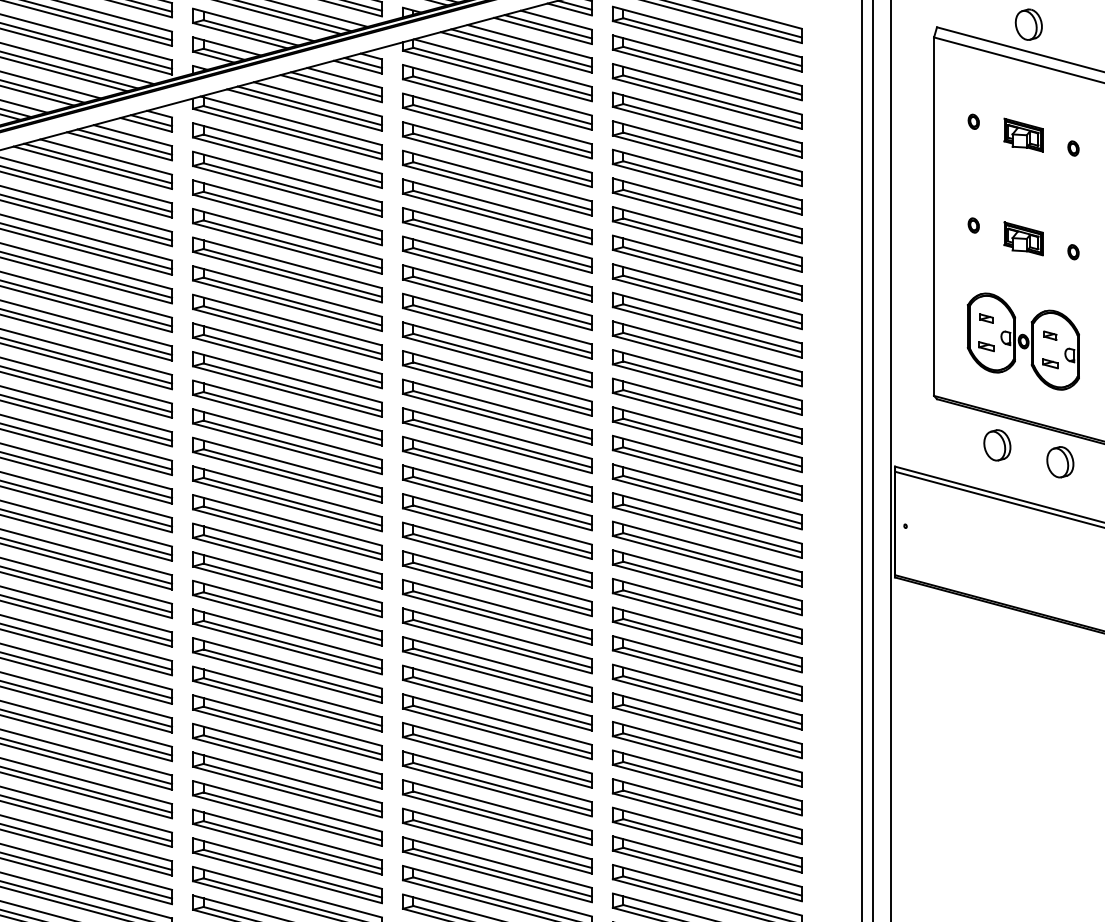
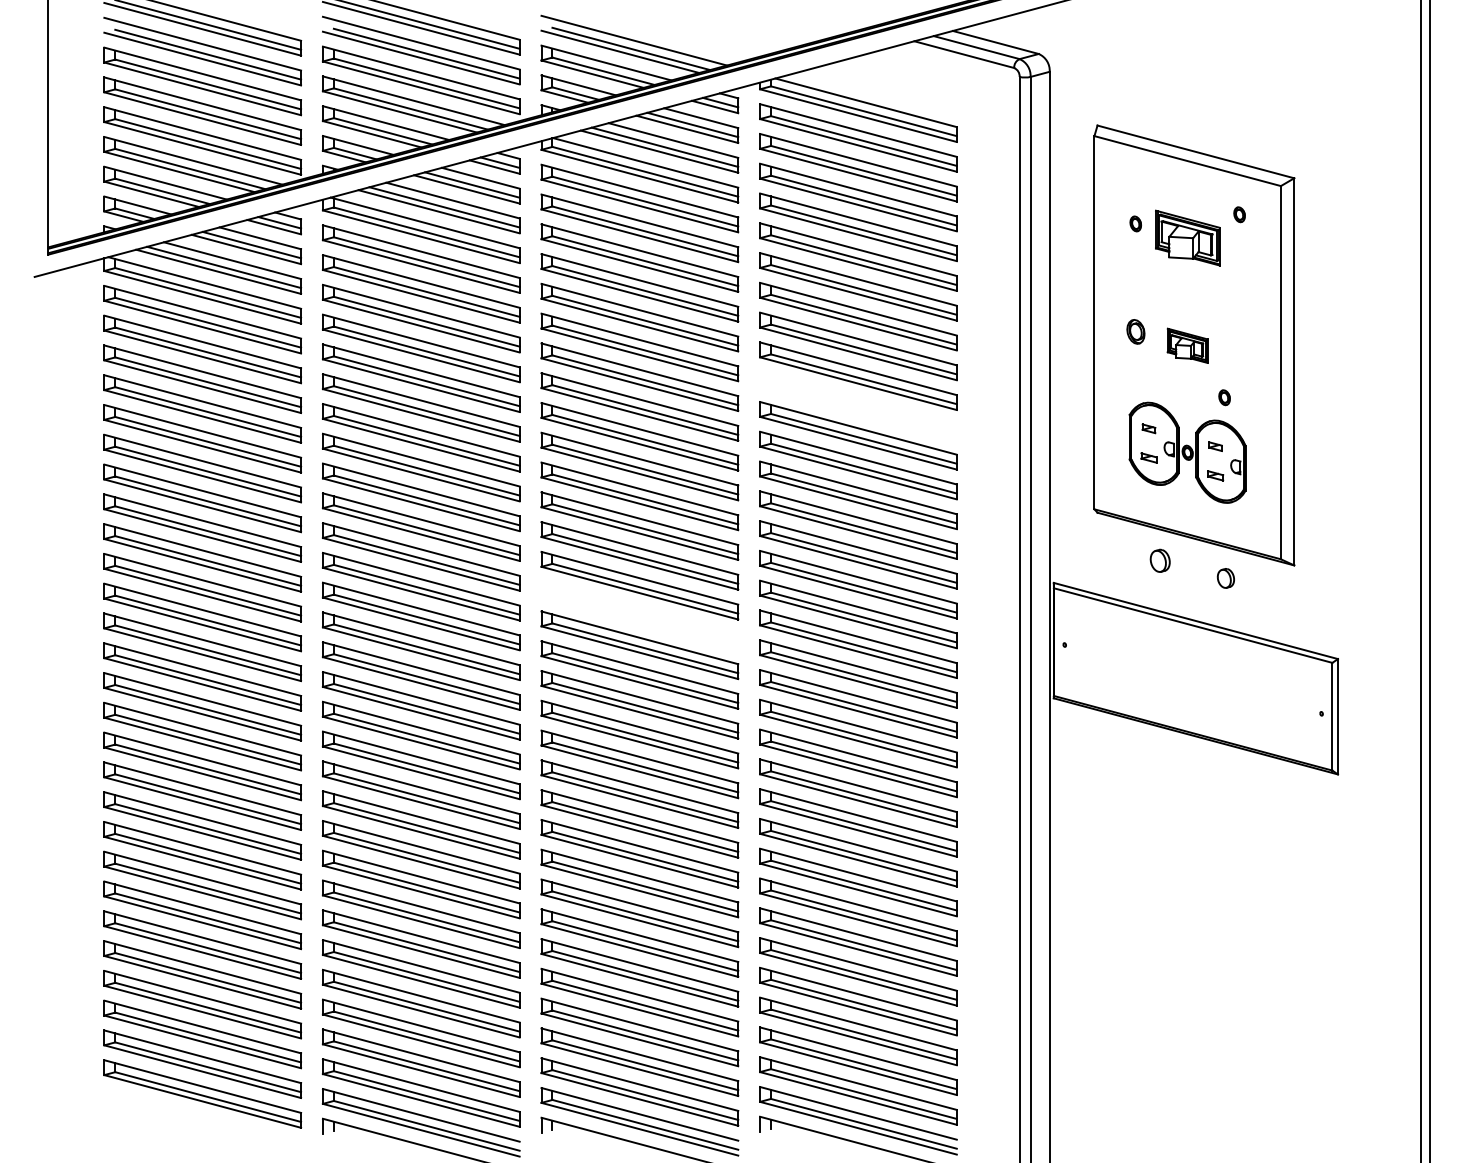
part: (1028, 24) -> (1192, 122), removed
part: (1023, 134) -> (1187, 237), size x1.6
part: (1073, 148) -> (1239, 214), moved
part: (973, 225) -> (1135, 331), size x1.6
part: (1073, 252) -> (1224, 397), moved
part: (707, 296) -> (858, 405), removed
part: (996, 445) -> (1159, 560), size x0.7
part: (1059, 462) -> (1225, 578), size x0.6
part: (497, 497) -> (639, 615), removed

